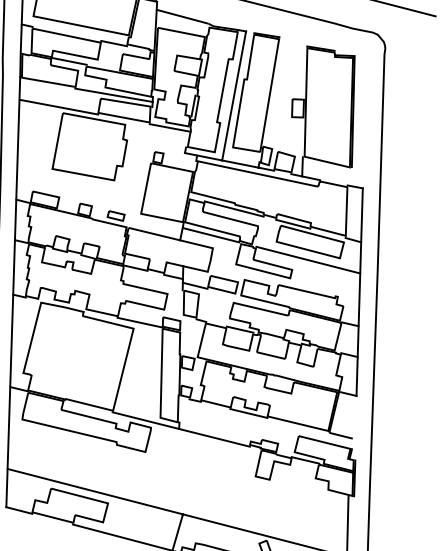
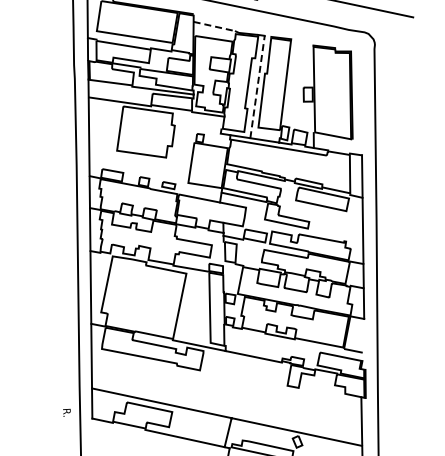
line: (184, 16) -> (215, 26), solid -> dashed
line: (234, 96) -> (257, 87), solid -> dashed
line: (308, 259) -> (321, 213), removed

